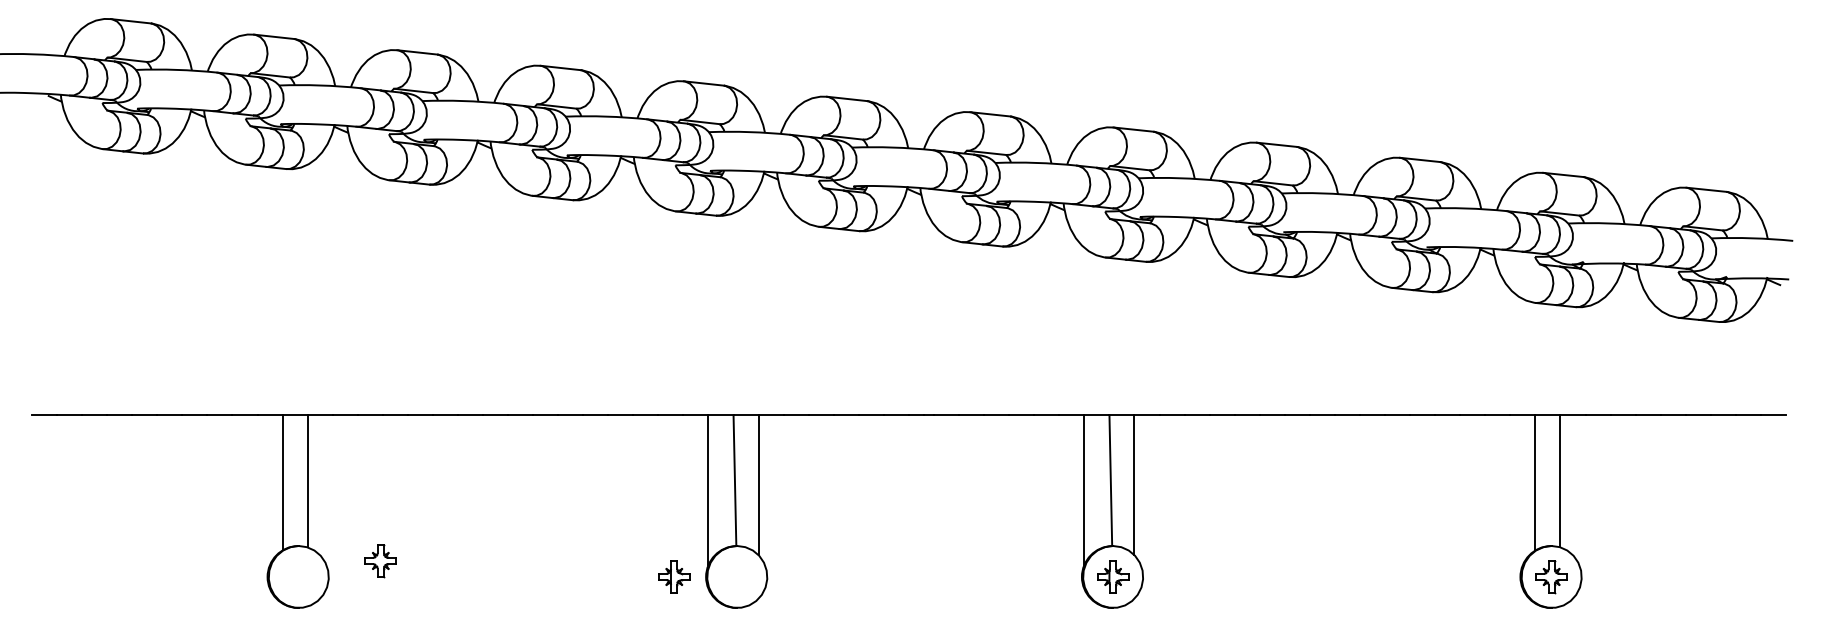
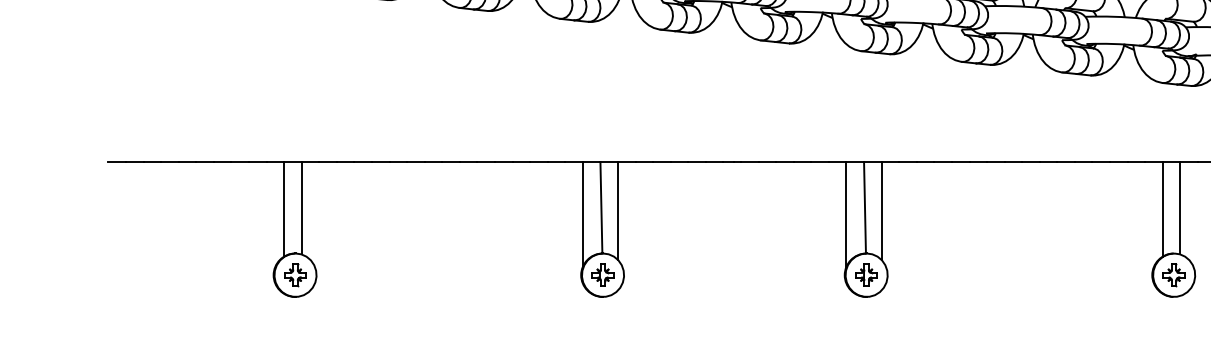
part: (380, 561) -> (295, 275), moved
part: (674, 576) -> (603, 274), moved

